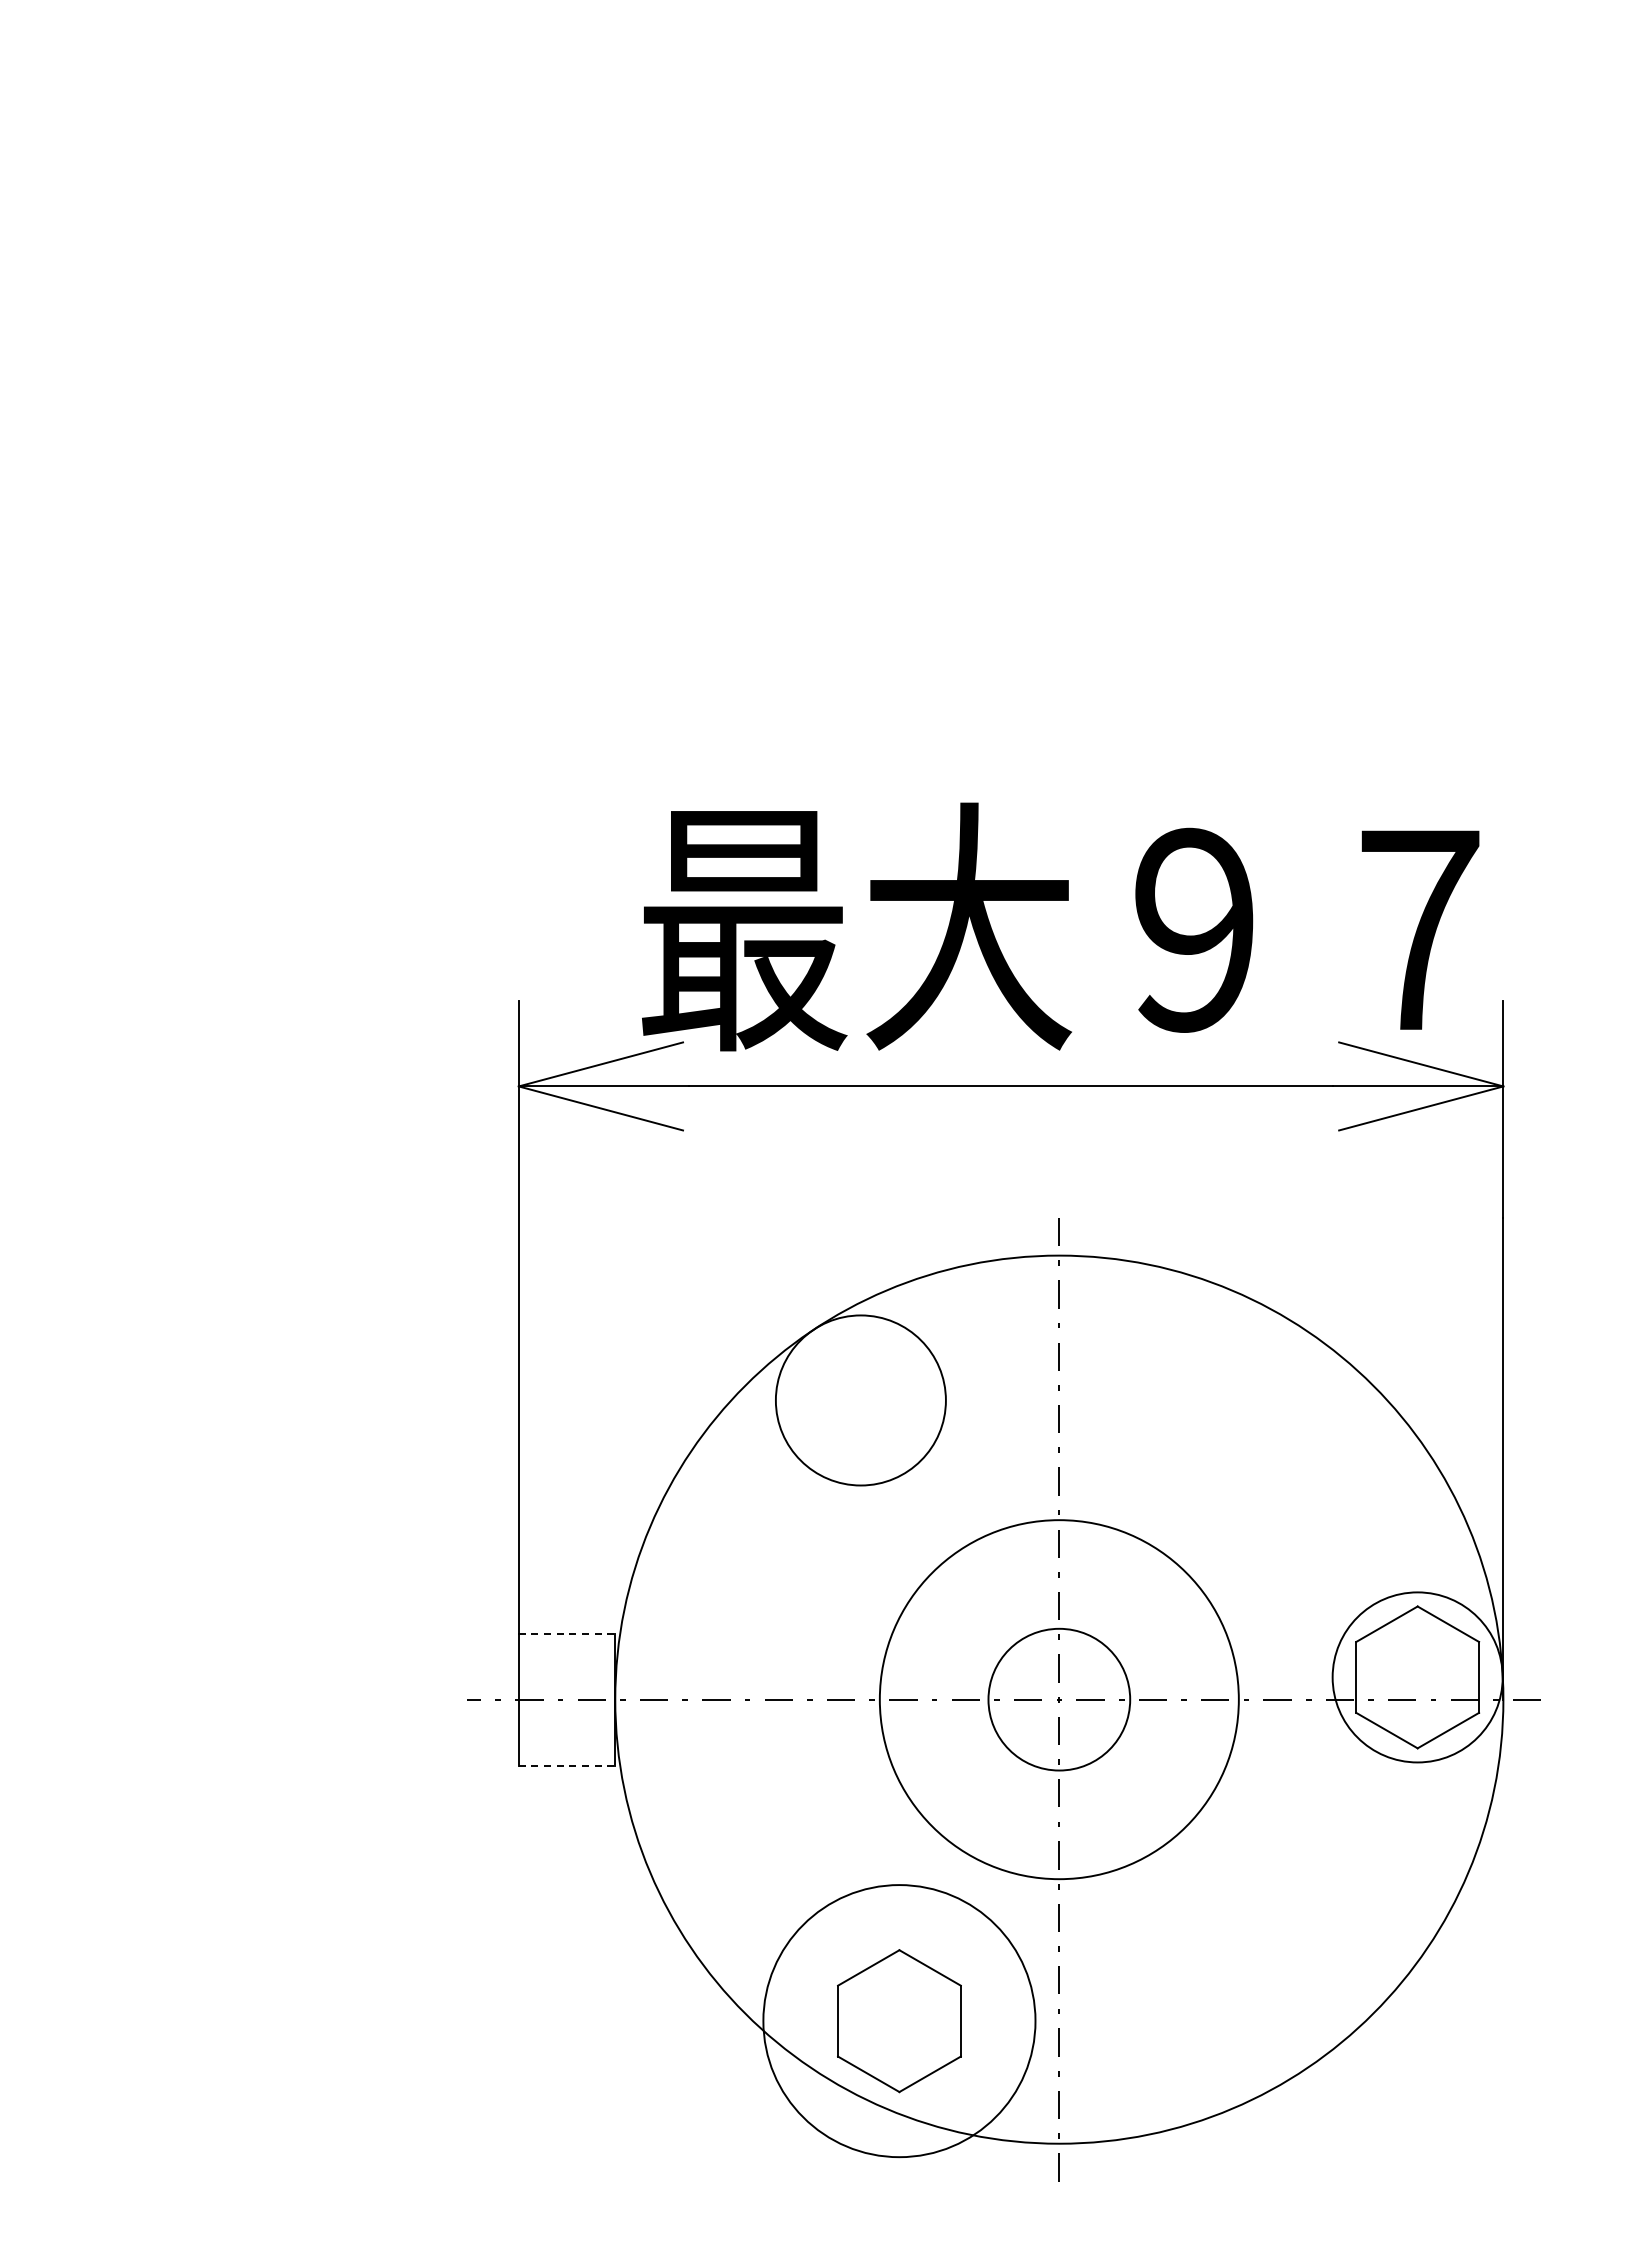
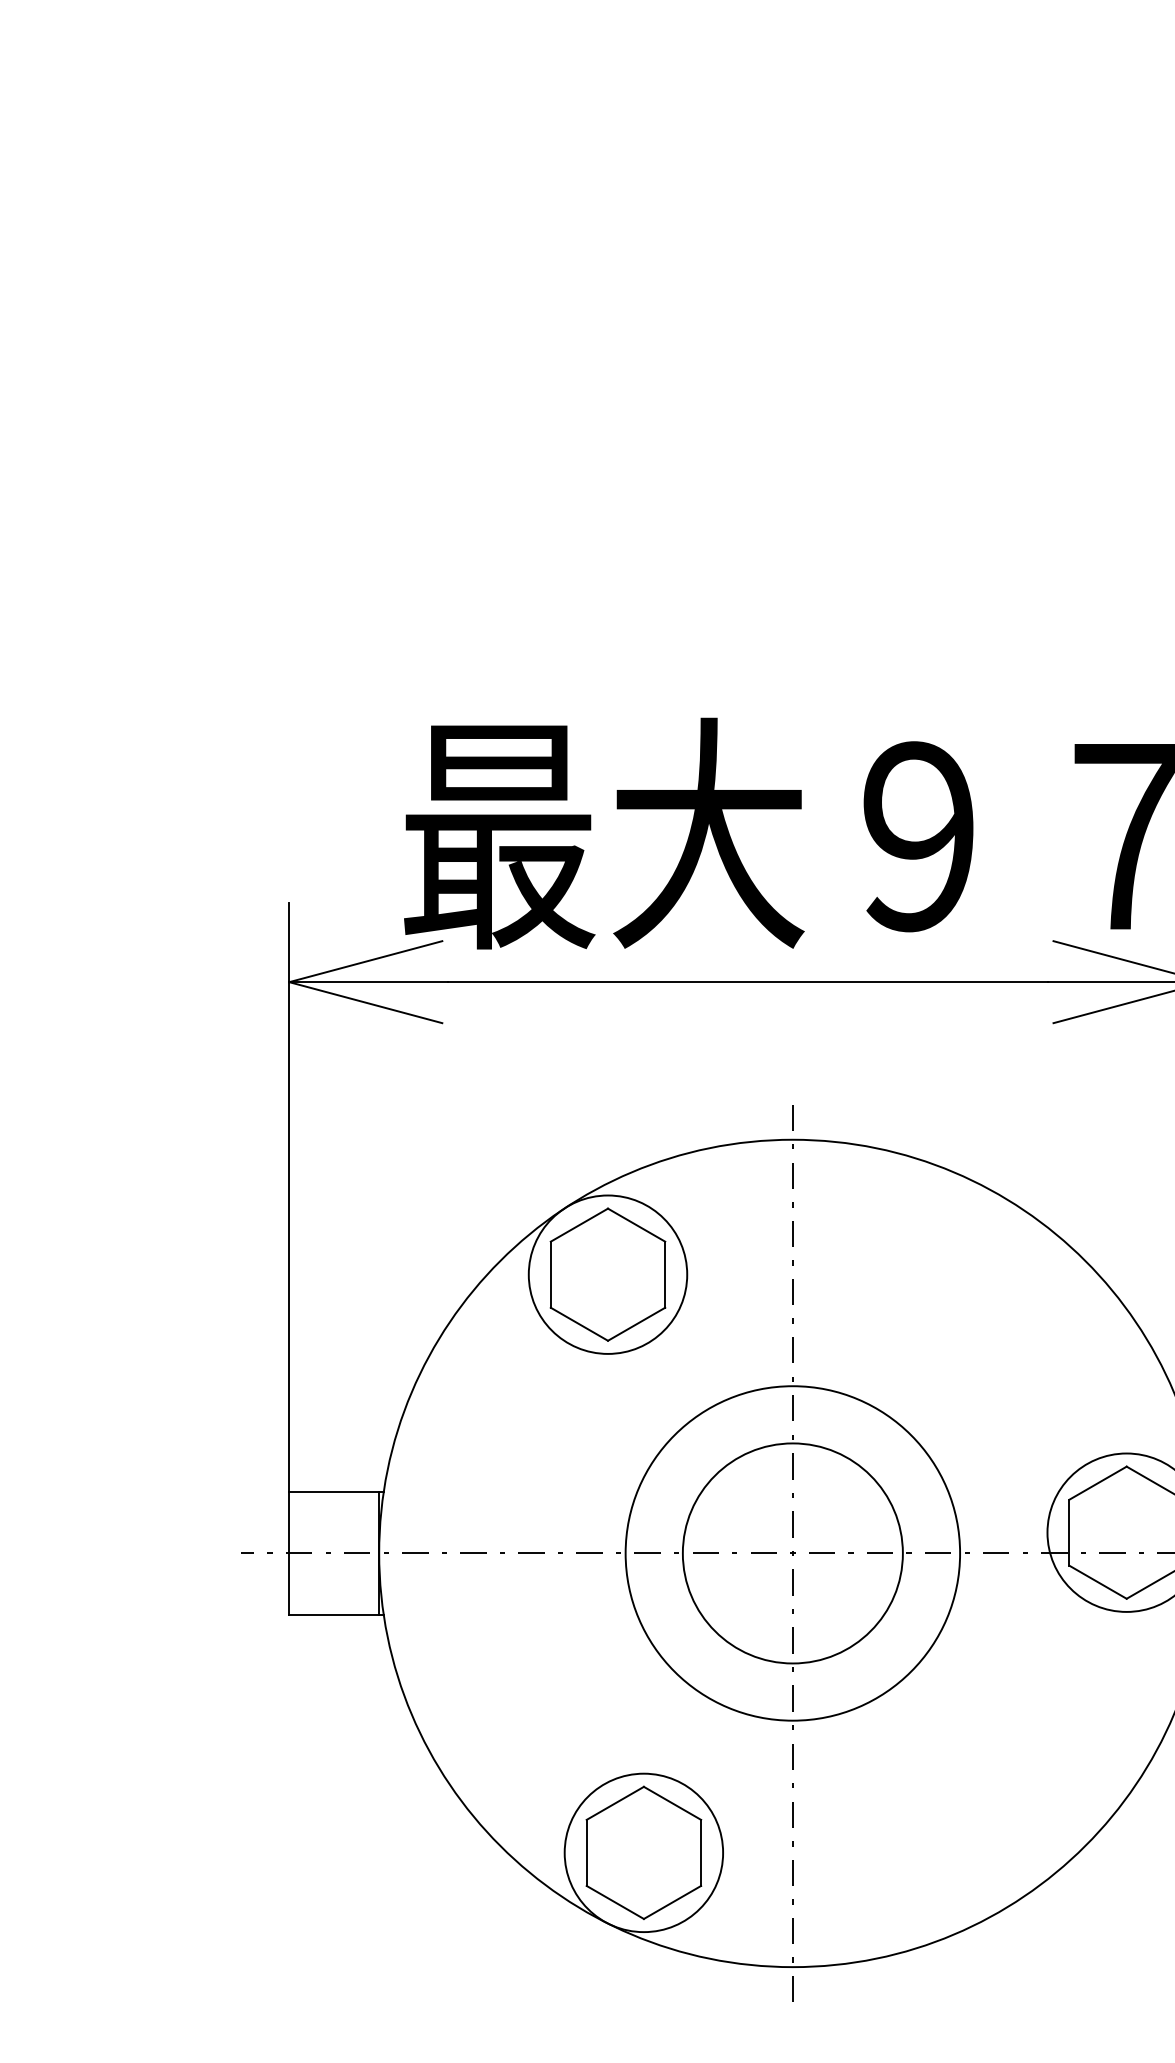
part: (860, 1400) -> (607, 1274), added
line: (569, 1633) -> (336, 1491), dashed -> solid
circle: (1059, 1699) -> (793, 1553), size x1.67
line: (569, 1765) -> (336, 1614), dashed -> solid
circle: (899, 2021) -> (643, 1853), size x0.62

